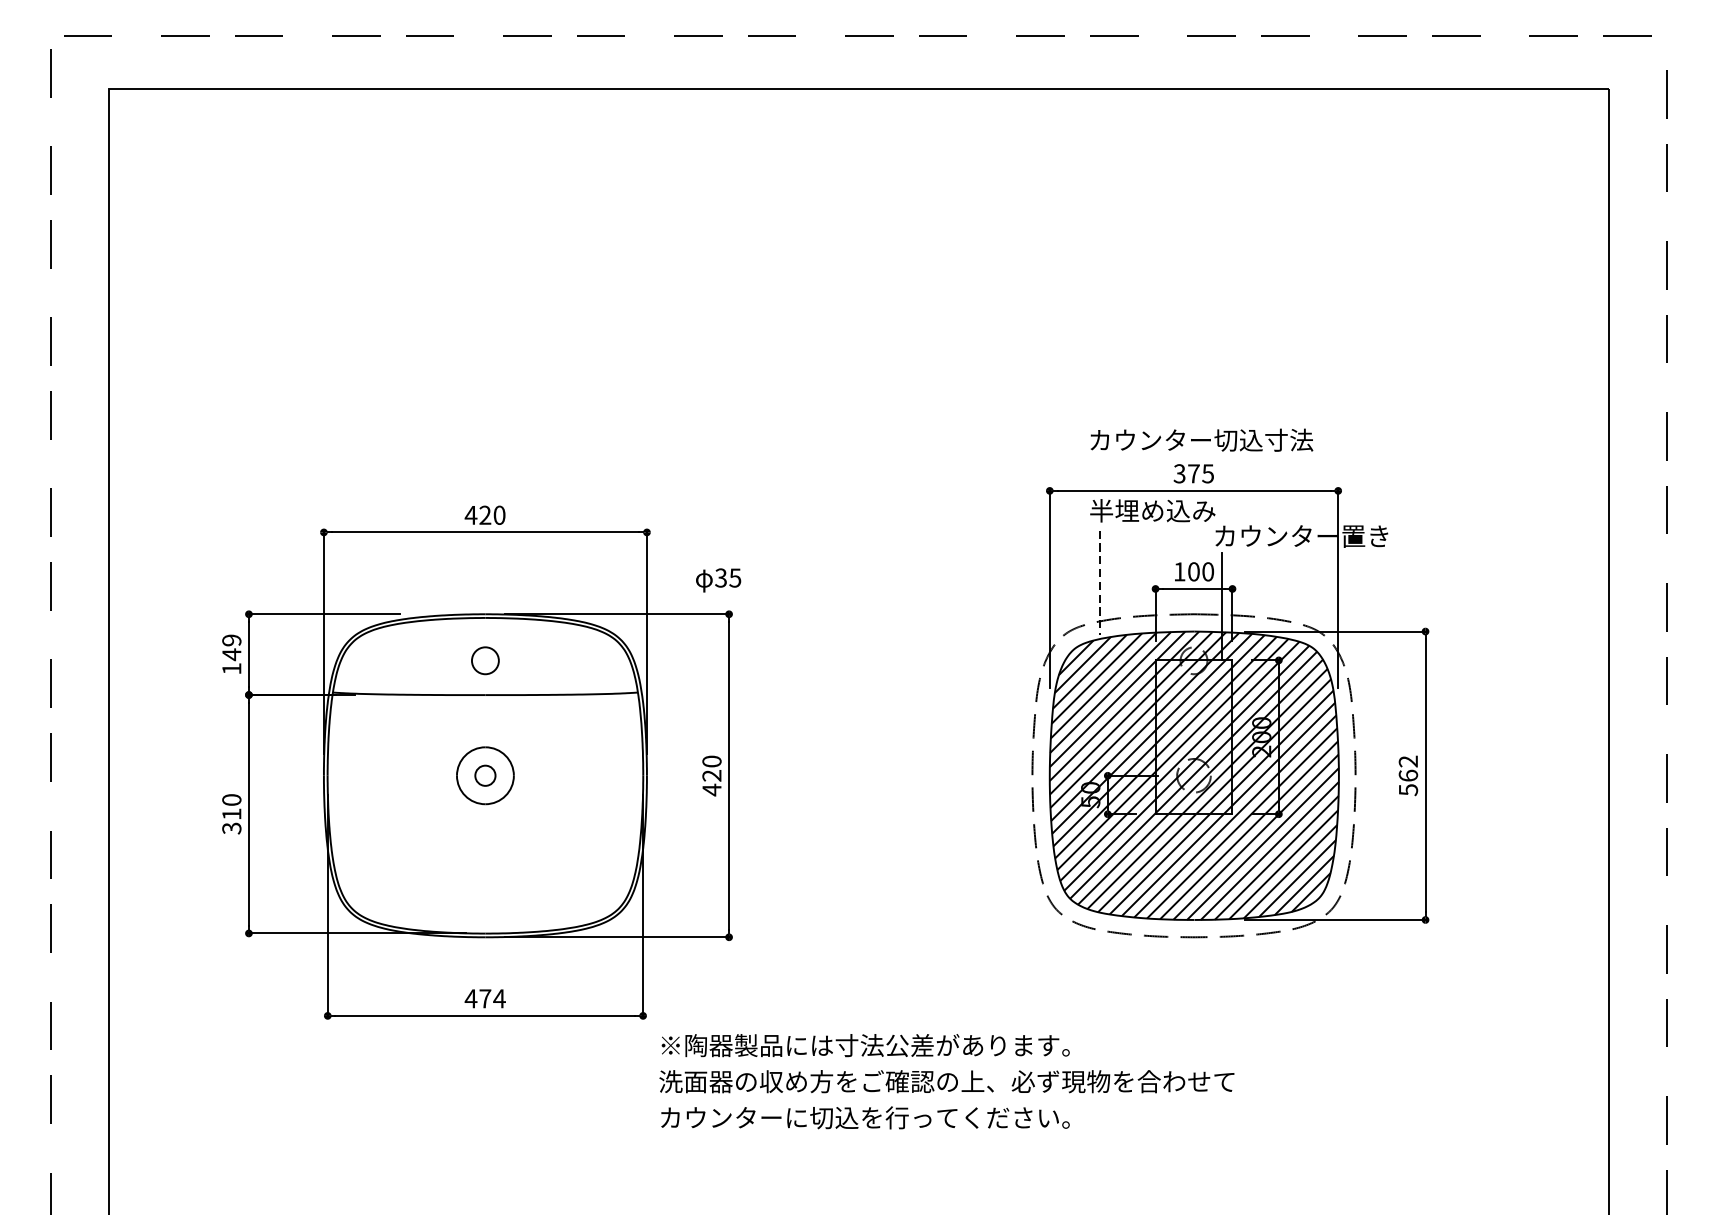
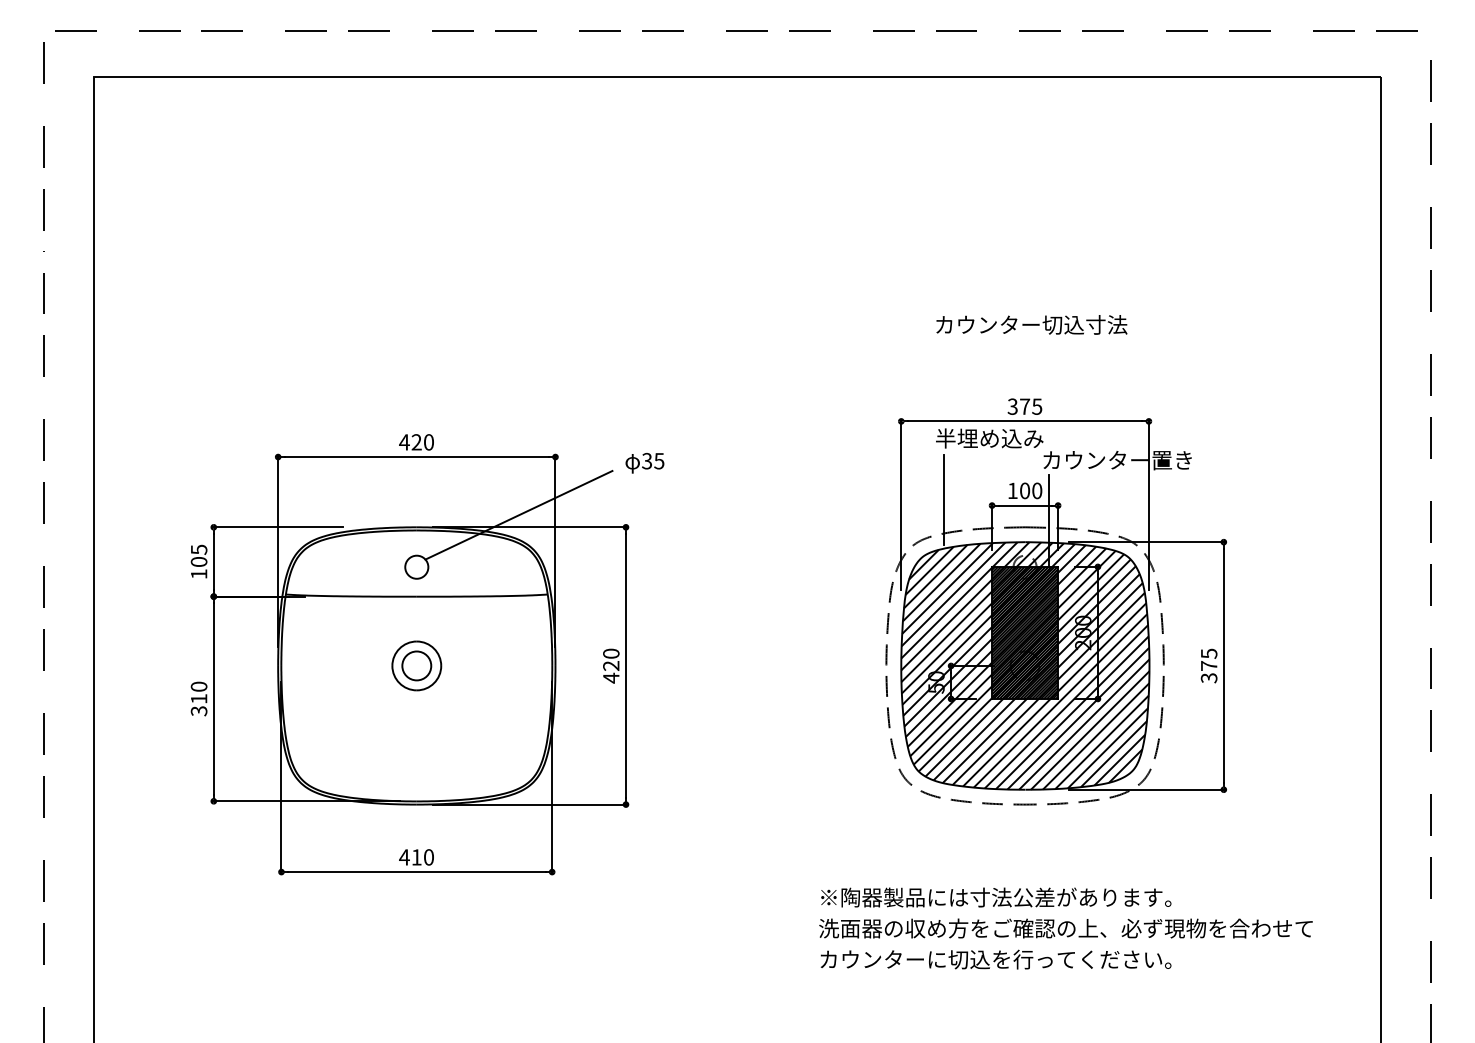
text: (1201, 439) -> (1031, 324), moved
text: (718, 580) -> (644, 463), moved
line: (1100, 583) -> (944, 500), dashed -> solid
line: (603, 599) -> (518, 514), added
text: (231, 647) -> (198, 555), 149 -> 105
hatch: (1194, 736) -> (1025, 632), added
circle: (485, 775) -> (416, 665), size x1.67
text: (1407, 775) -> (1208, 665), 562 -> 375
text: (492, 998) -> (422, 857), 474 -> 410
text: (946, 1081) -> (1065, 928), moved

